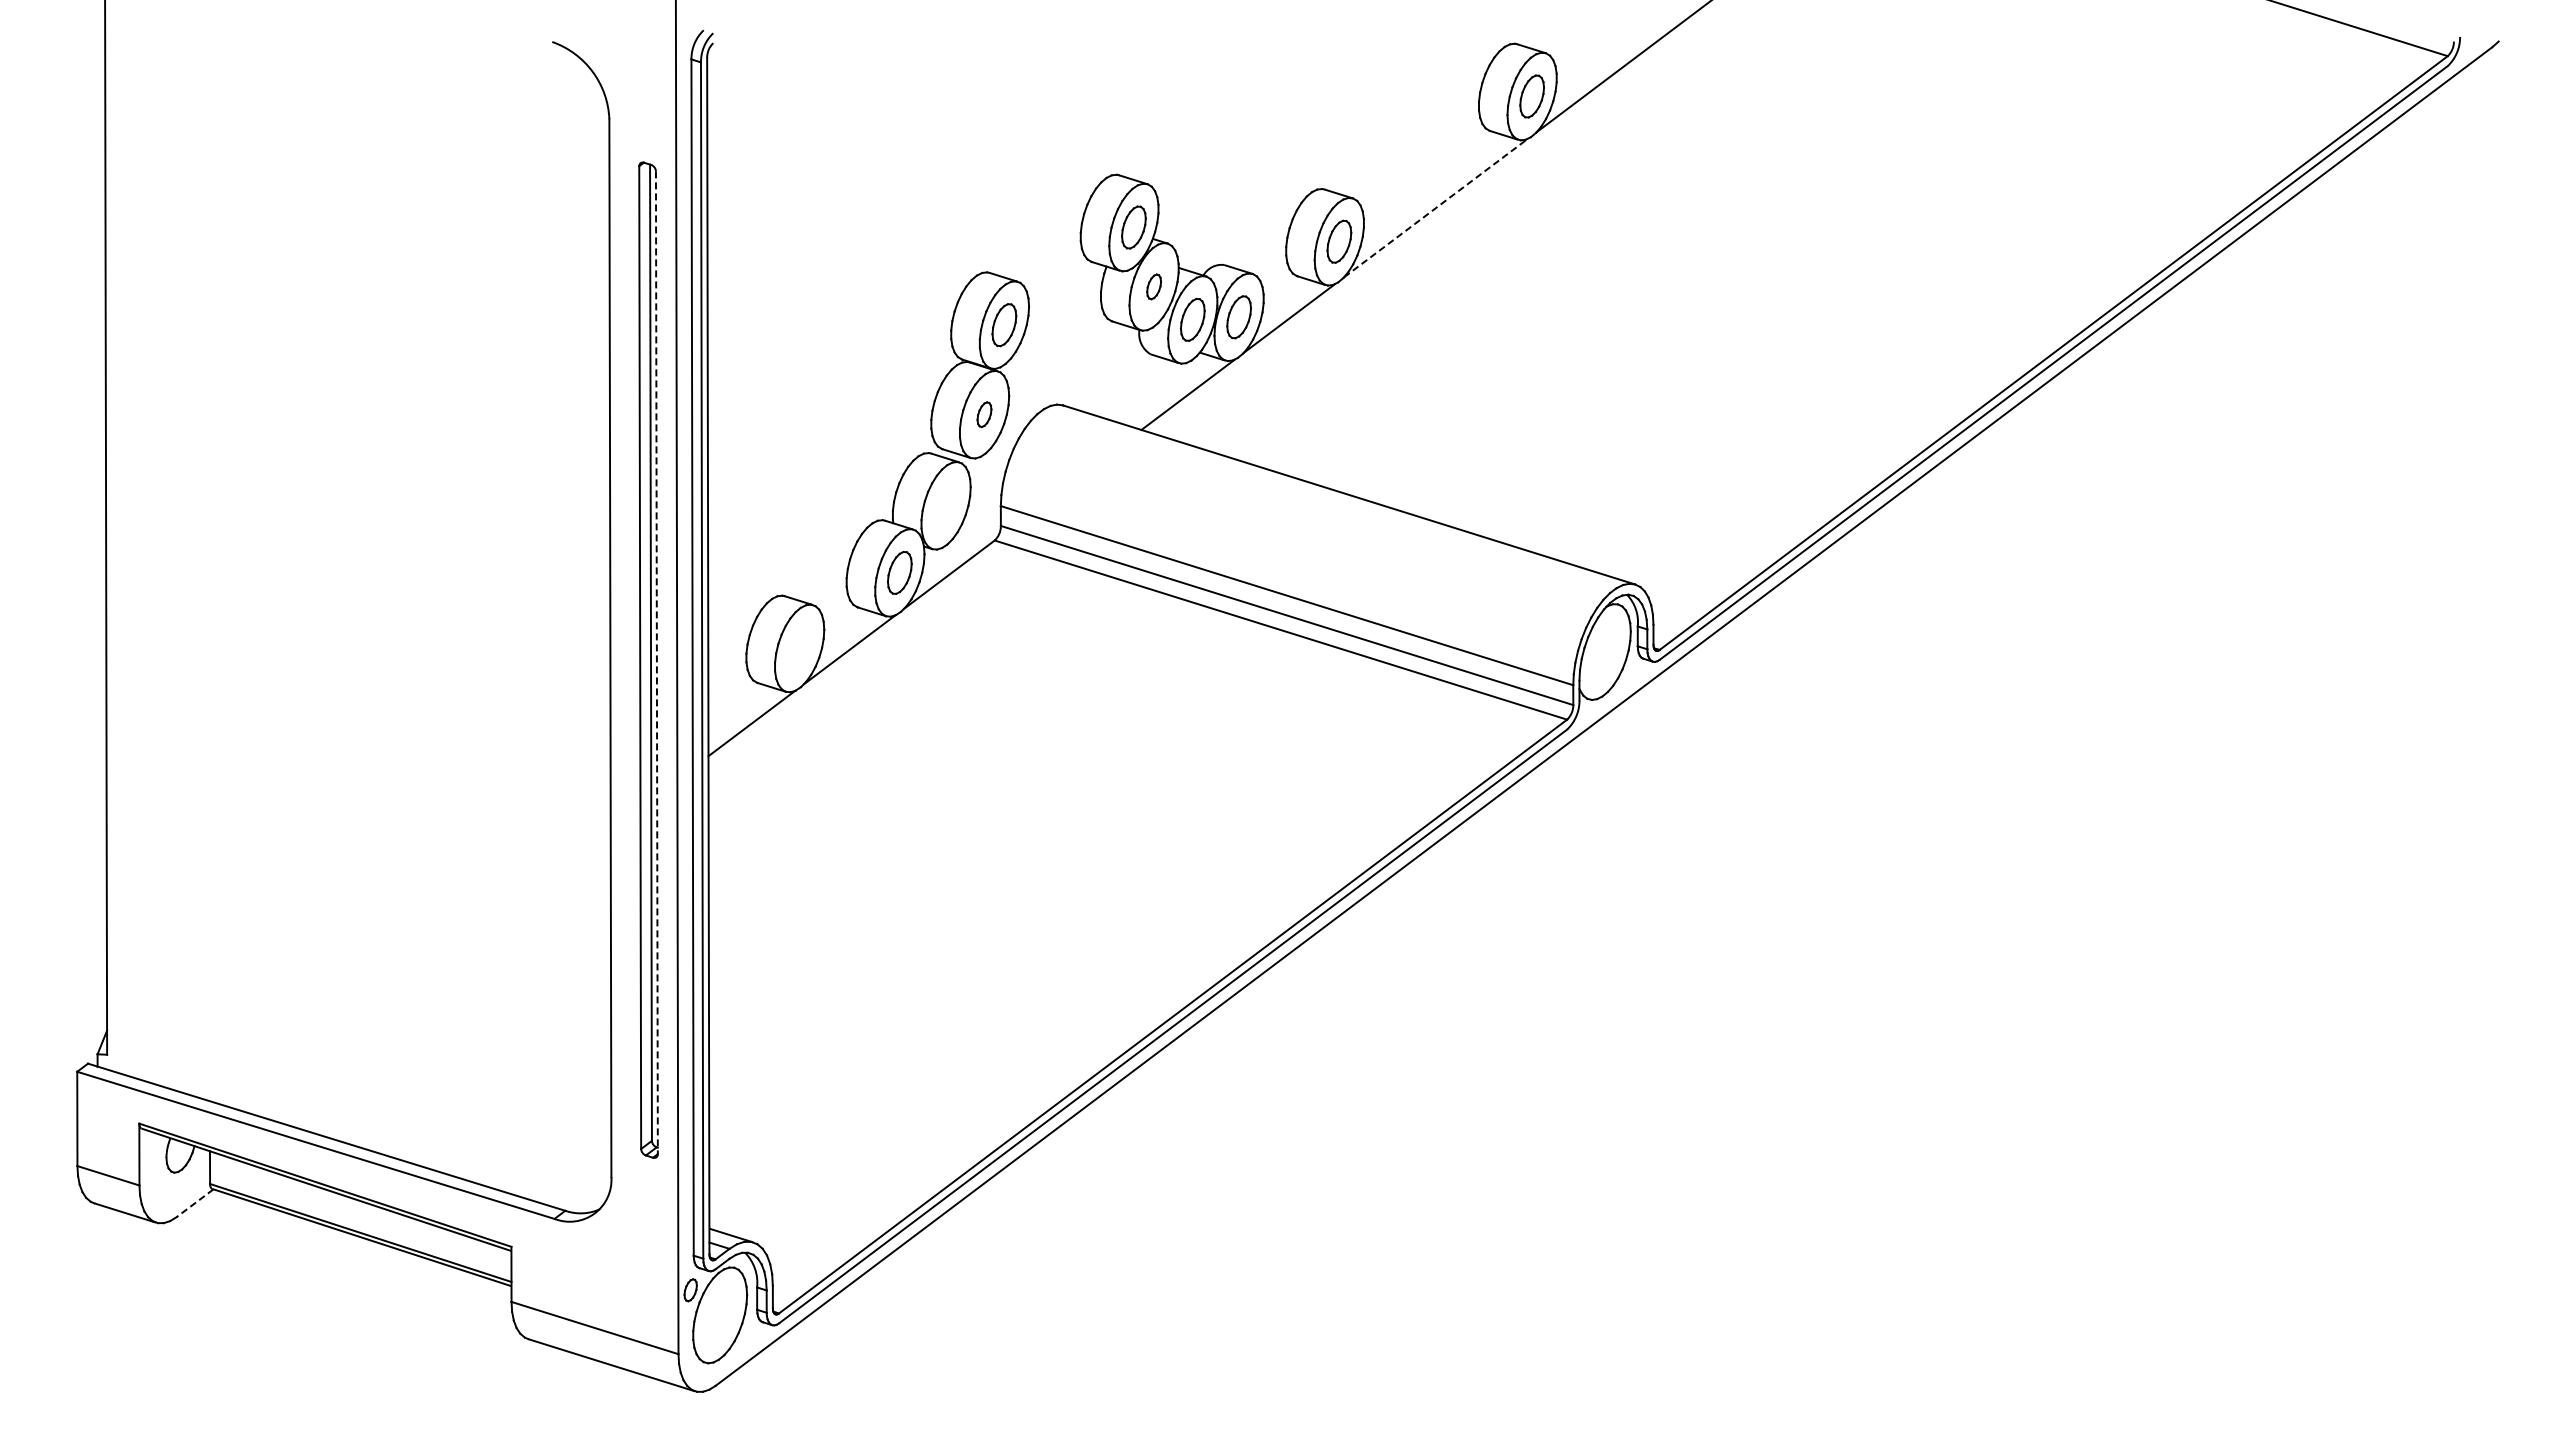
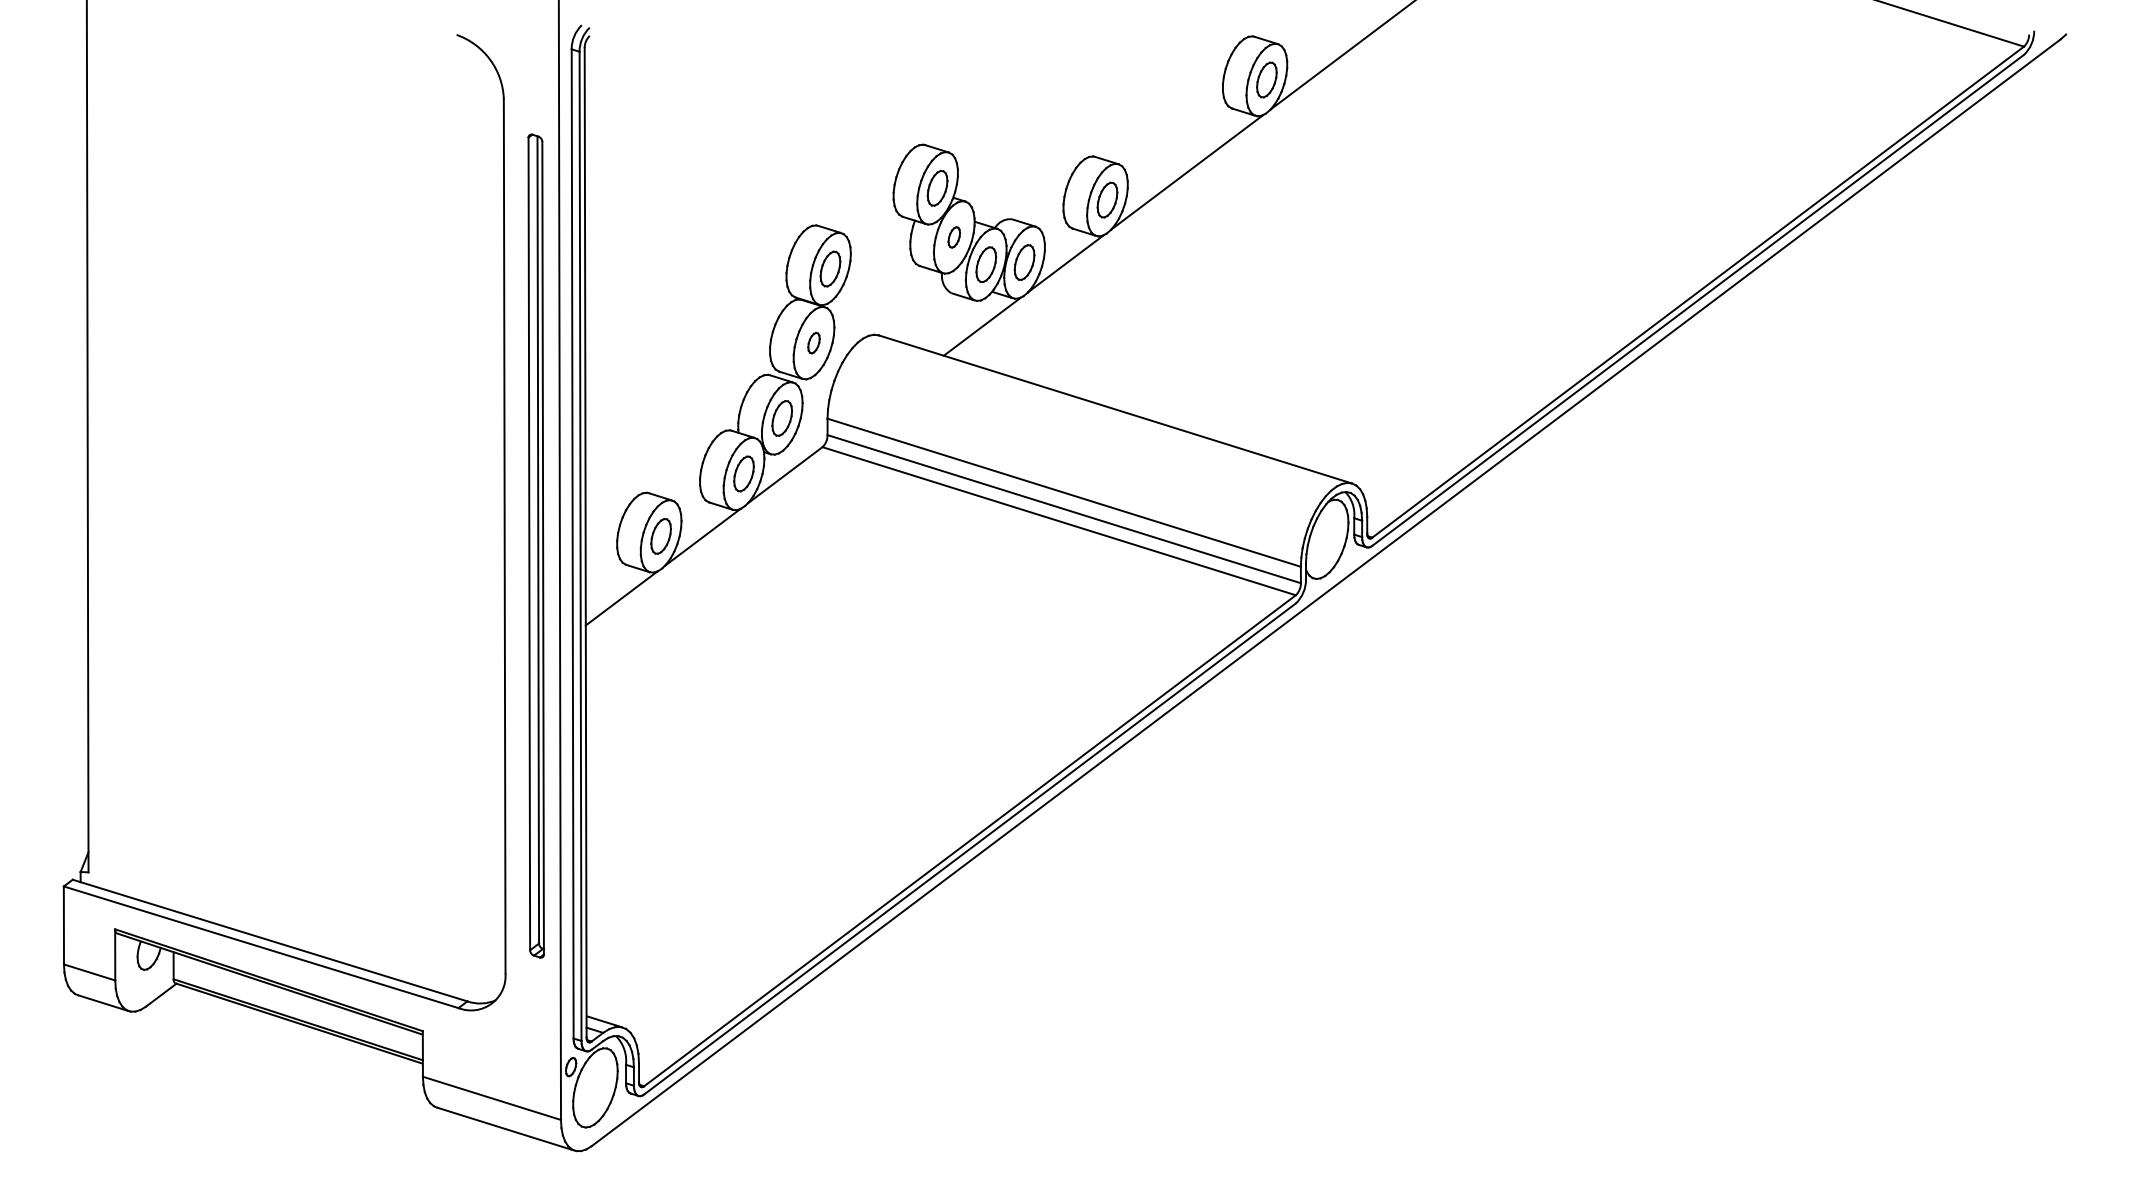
line: (1435, 208) -> (1186, 172), dashed -> solid
part: (945, 505) -> (781, 418), added
part: (799, 648) -> (661, 536), added
line: (656, 663) -> (542, 548), dashed -> solid
line: (194, 1203) -> (160, 995), dashed -> solid

